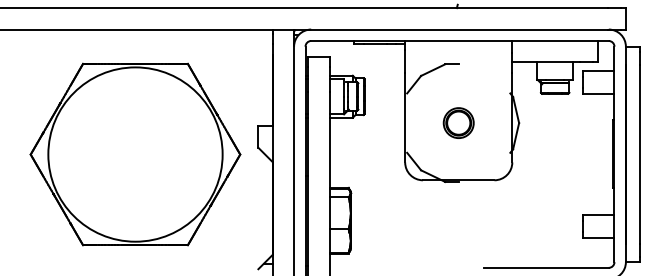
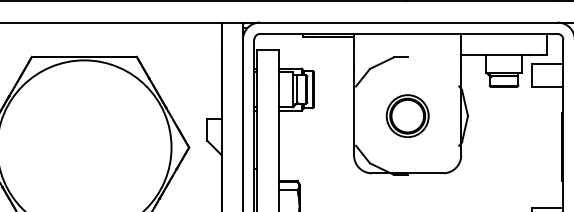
part: (458, 122) -> (407, 115), size x1.4

